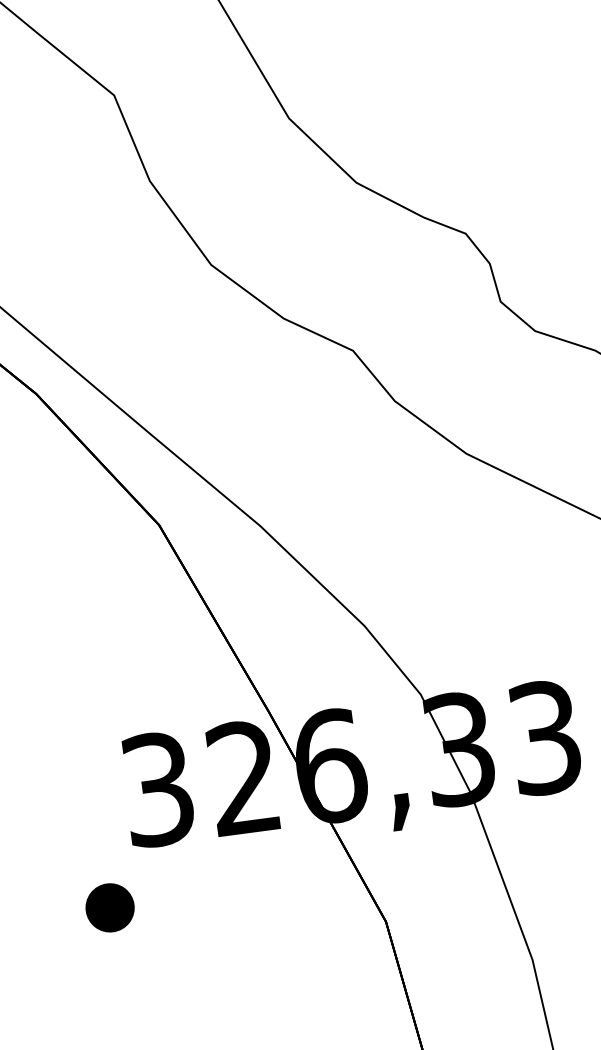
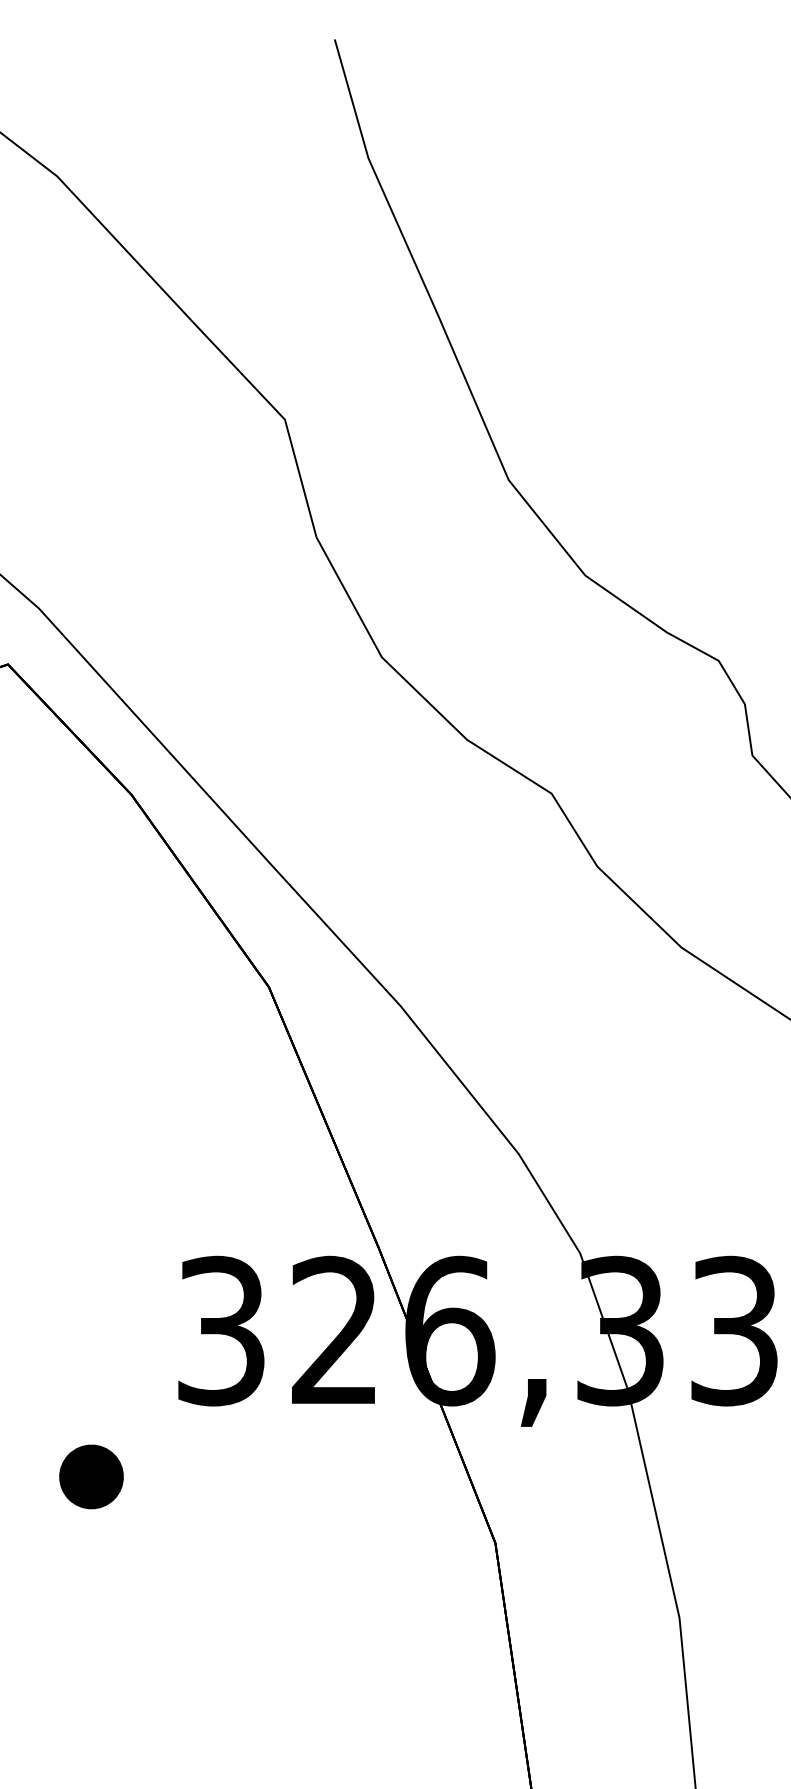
part: (110, 907) -> (91, 1476), moved

